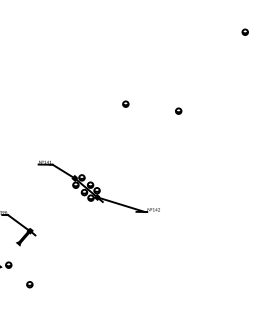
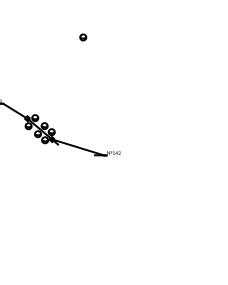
part: (178, 110) -> (140, 44), removed

